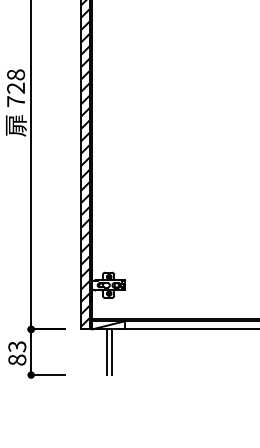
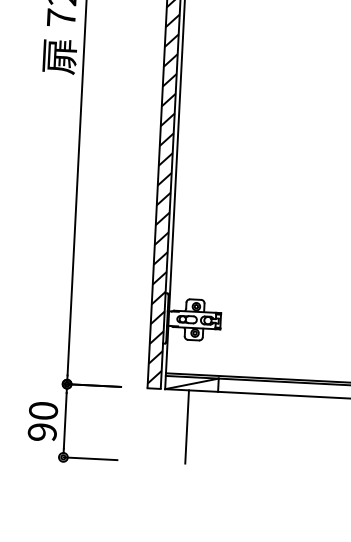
line: (111, 352) -> (193, 427), removed
text: (17, 353) -> (43, 421), 83 -> 90

